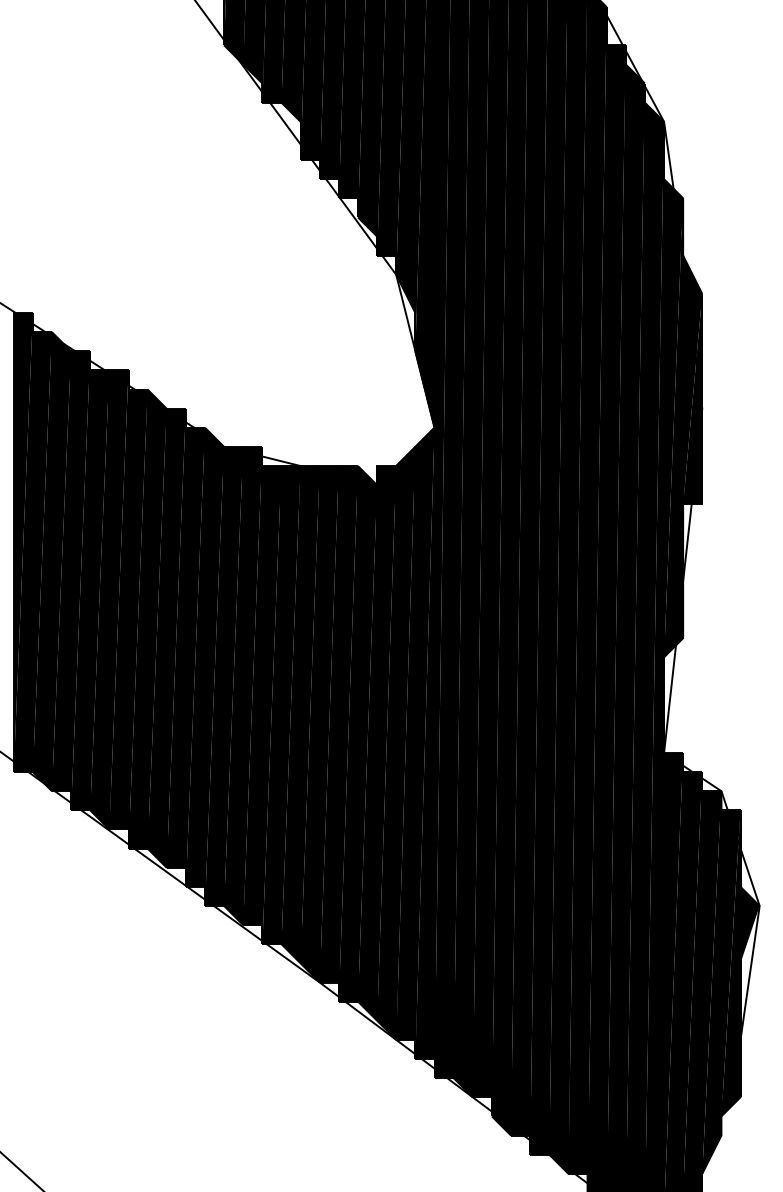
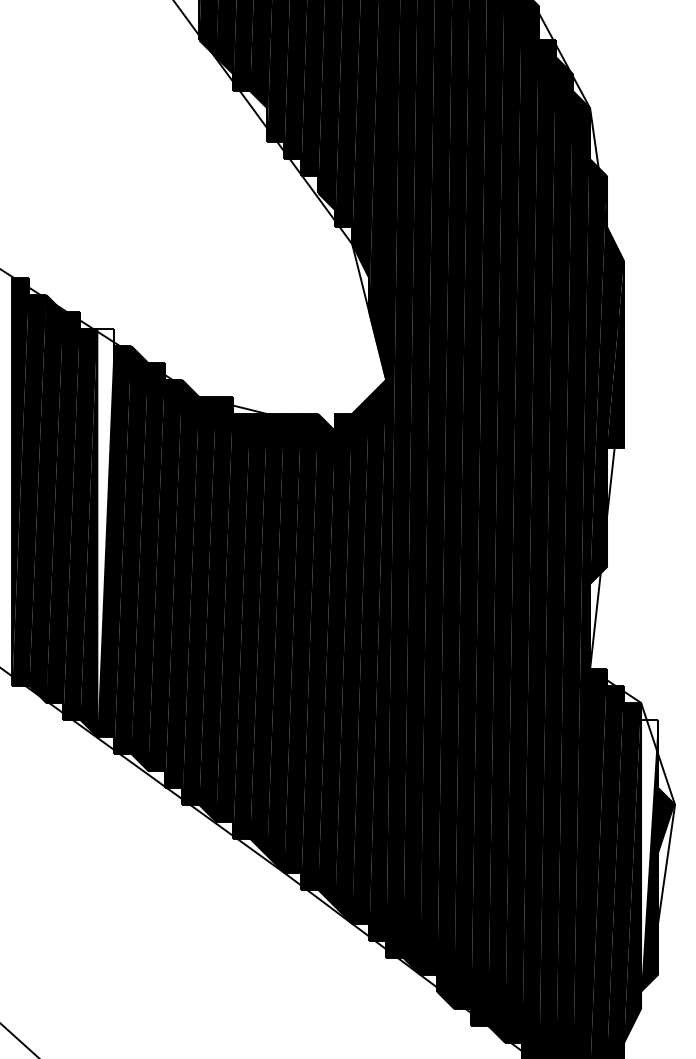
fill: (118, 599) -> (105, 532), removed
fill: (730, 963) -> (649, 855), removed

